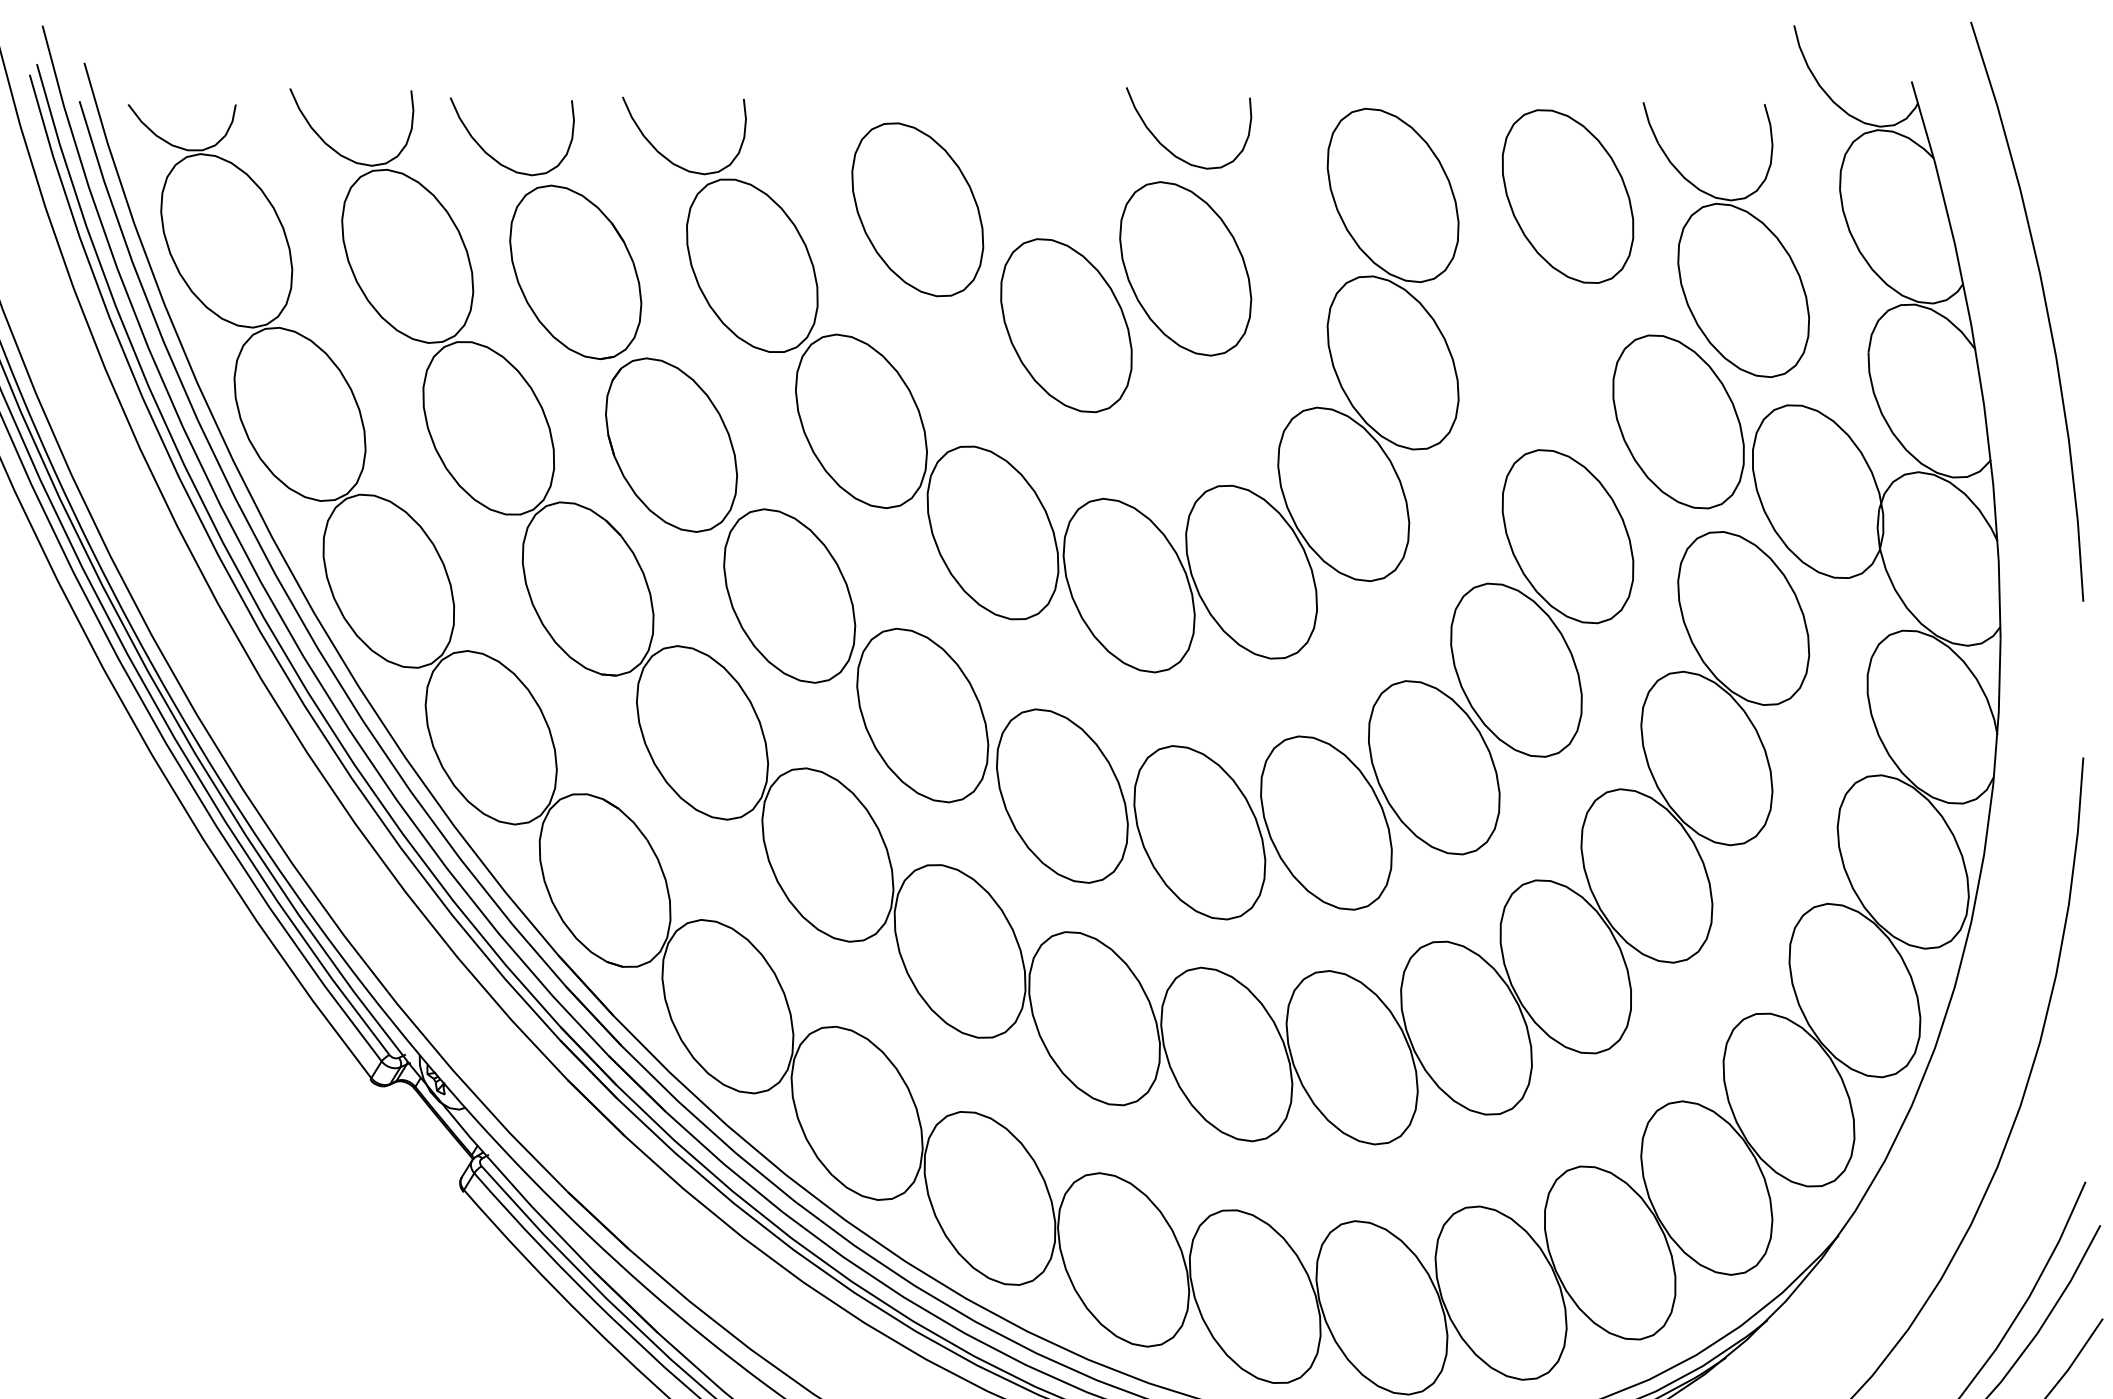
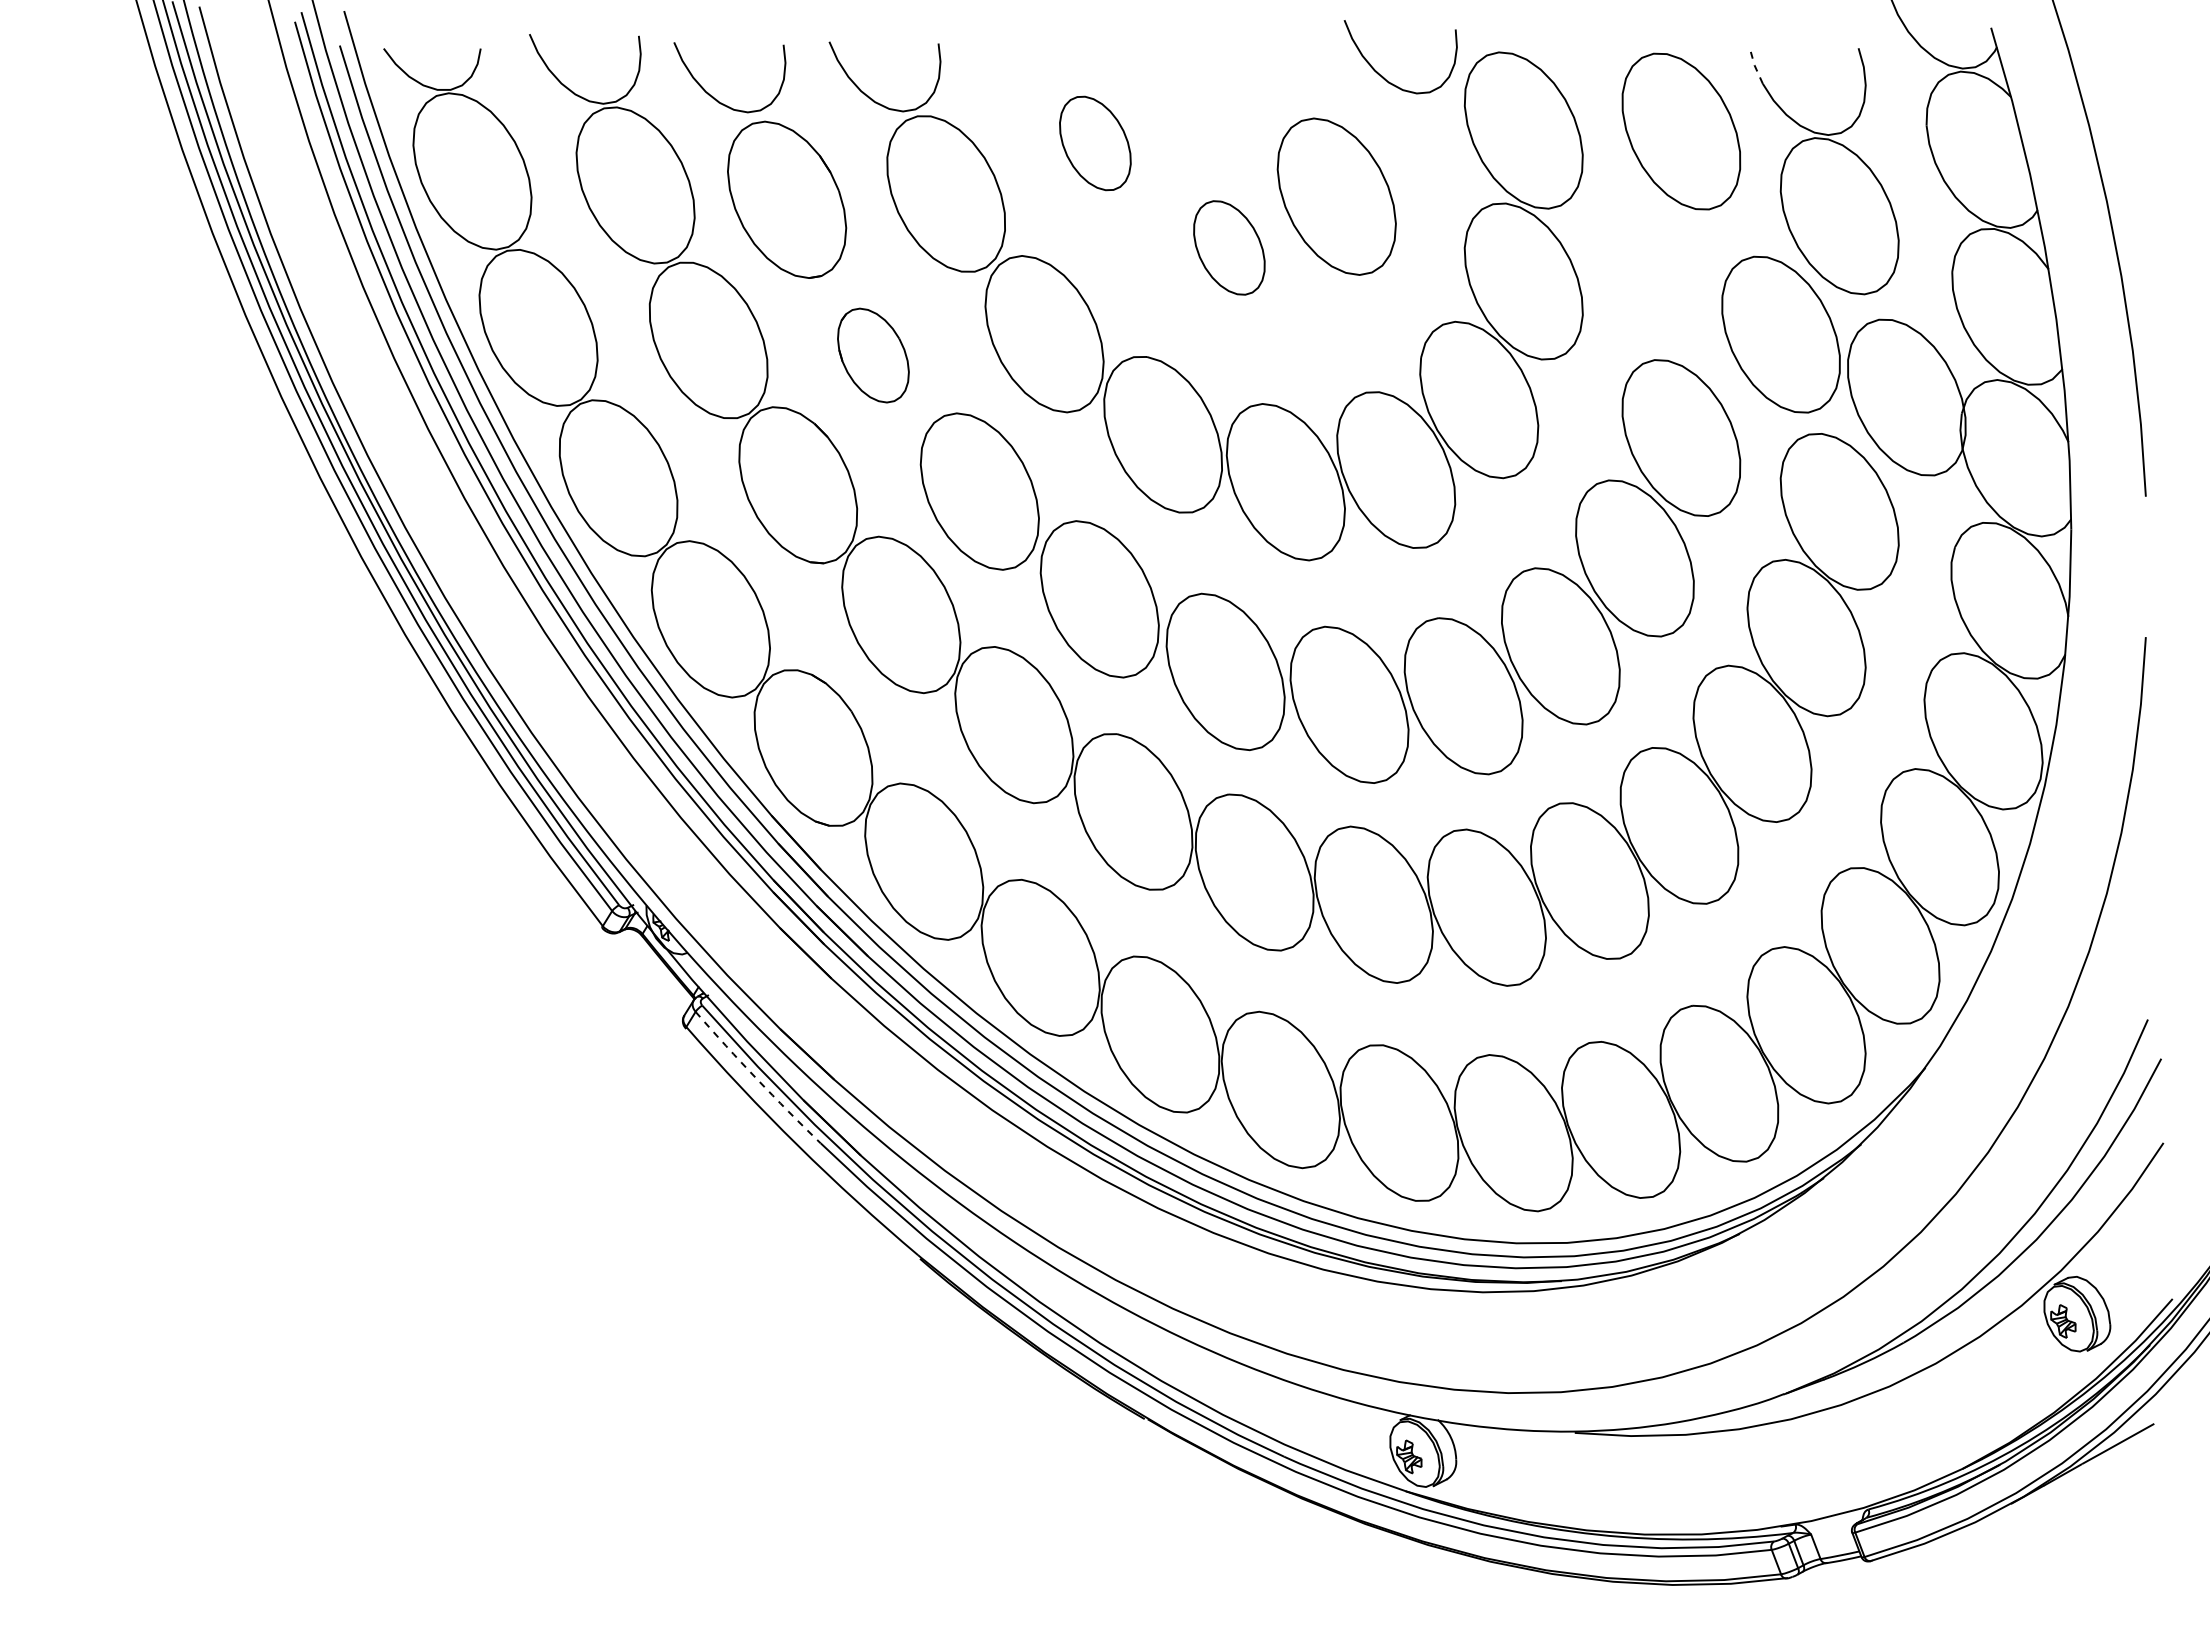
line: (1649, 123) -> (1754, 65), solid -> dashed
curve: (1168, 148) -> (1382, 75), moved
part: (917, 209) -> (1095, 143), size x0.6
part: (1066, 325) -> (1229, 247), size x0.6
part: (671, 445) -> (873, 355), size x0.6
arc: (541, 1247) -> (756, 1078), solid -> dashed

